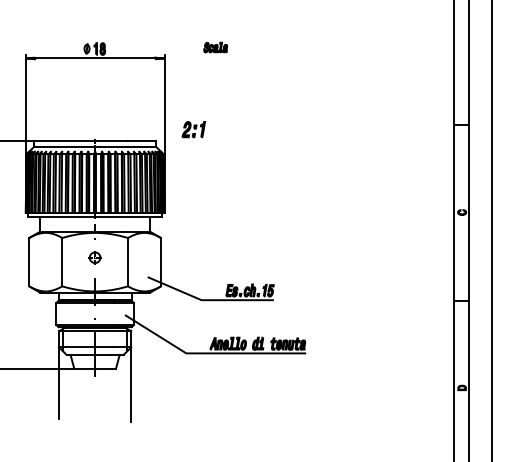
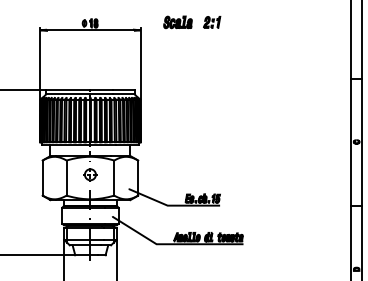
part: (215, 47) -> (177, 22), size x1.67
part: (193, 129) -> (211, 22), moved
part: (94, 257) -> (89, 174), size x1.43

